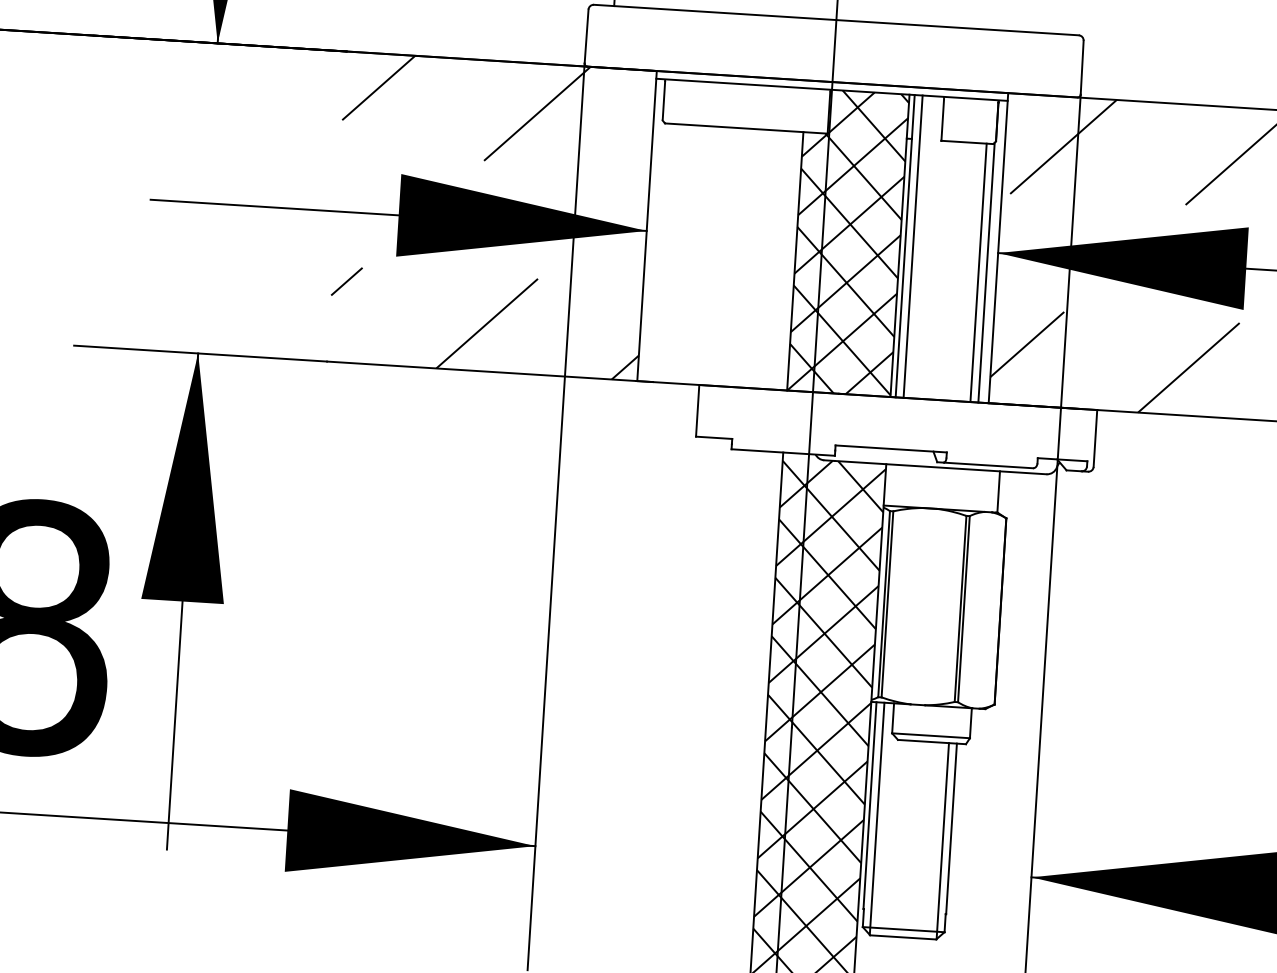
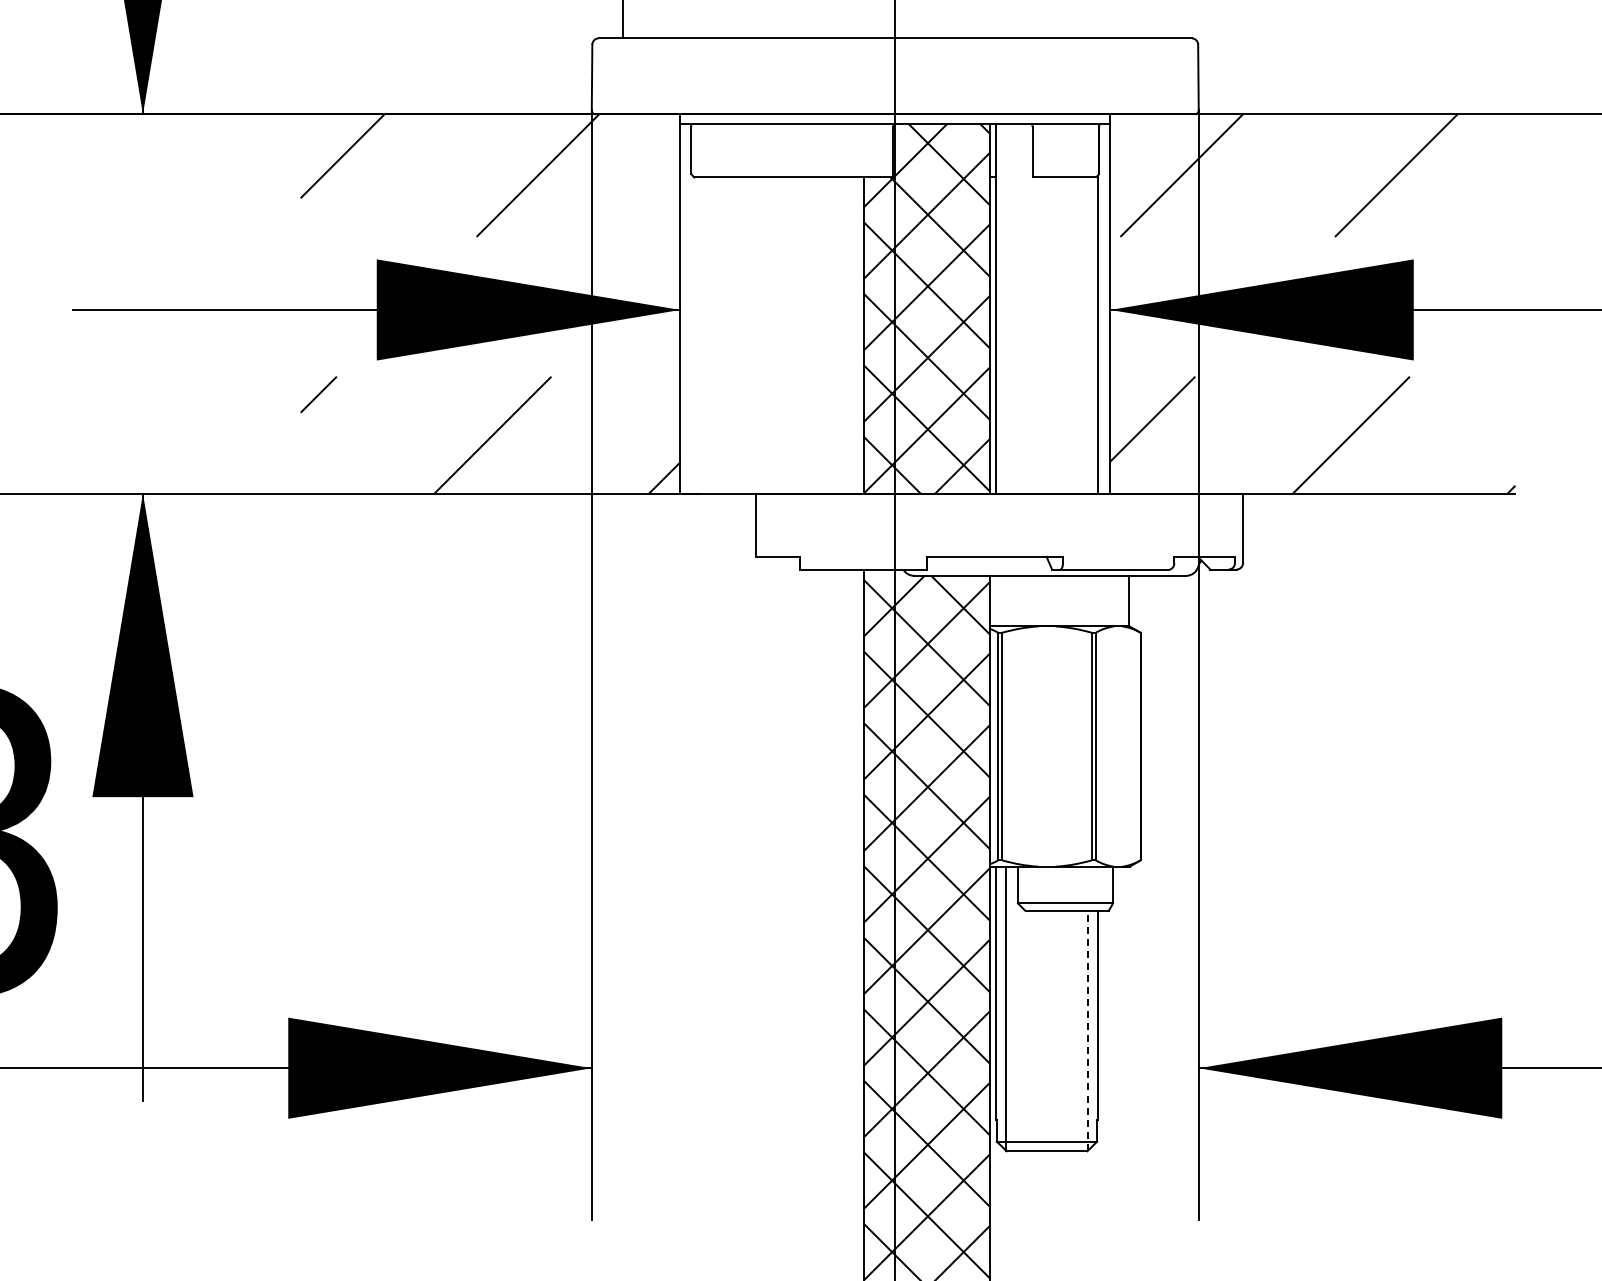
line: (913, 246) -> (1006, 308), removed
line: (978, 272) -> (1087, 335), removed
line: (942, 840) -> (1087, 1030), solid -> dashed

